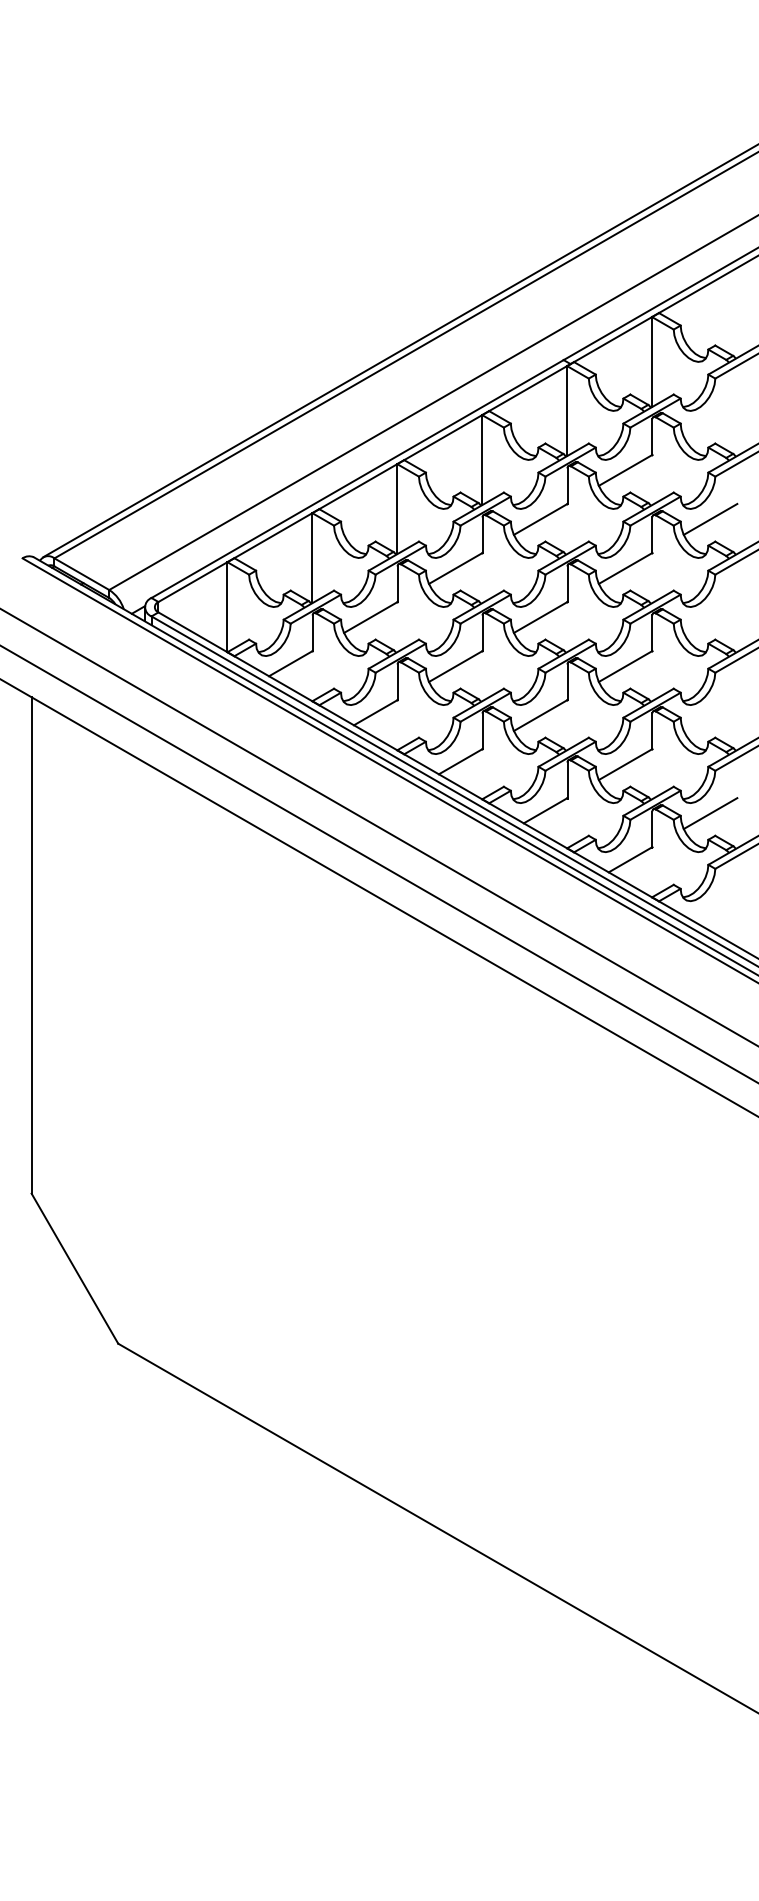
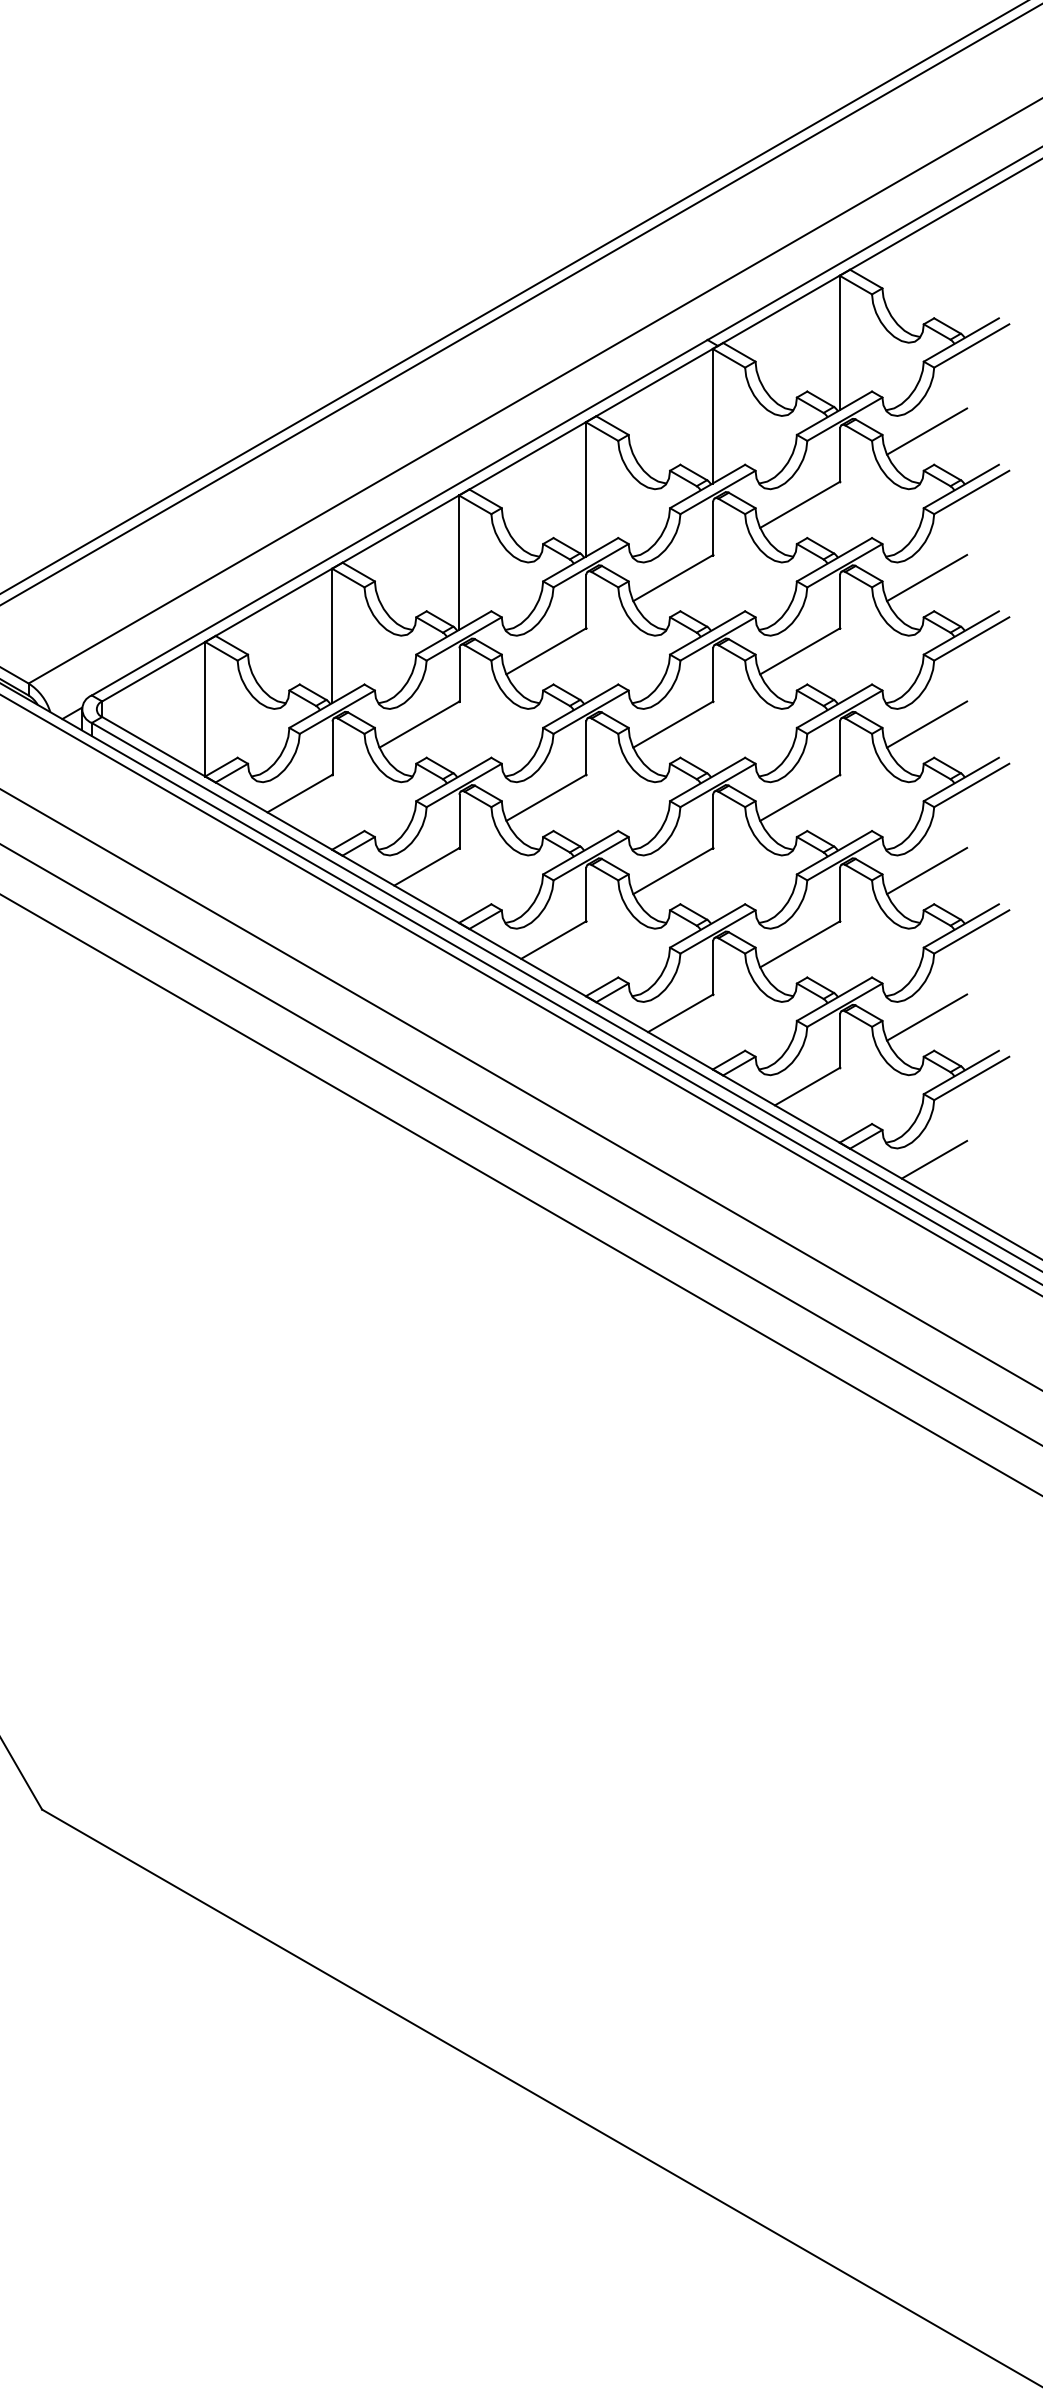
line: (710, 420) -> (926, 430), added
line: (710, 617) -> (926, 724), added
line: (710, 715) -> (926, 871), added
line: (715, 908) -> (934, 1159), added

